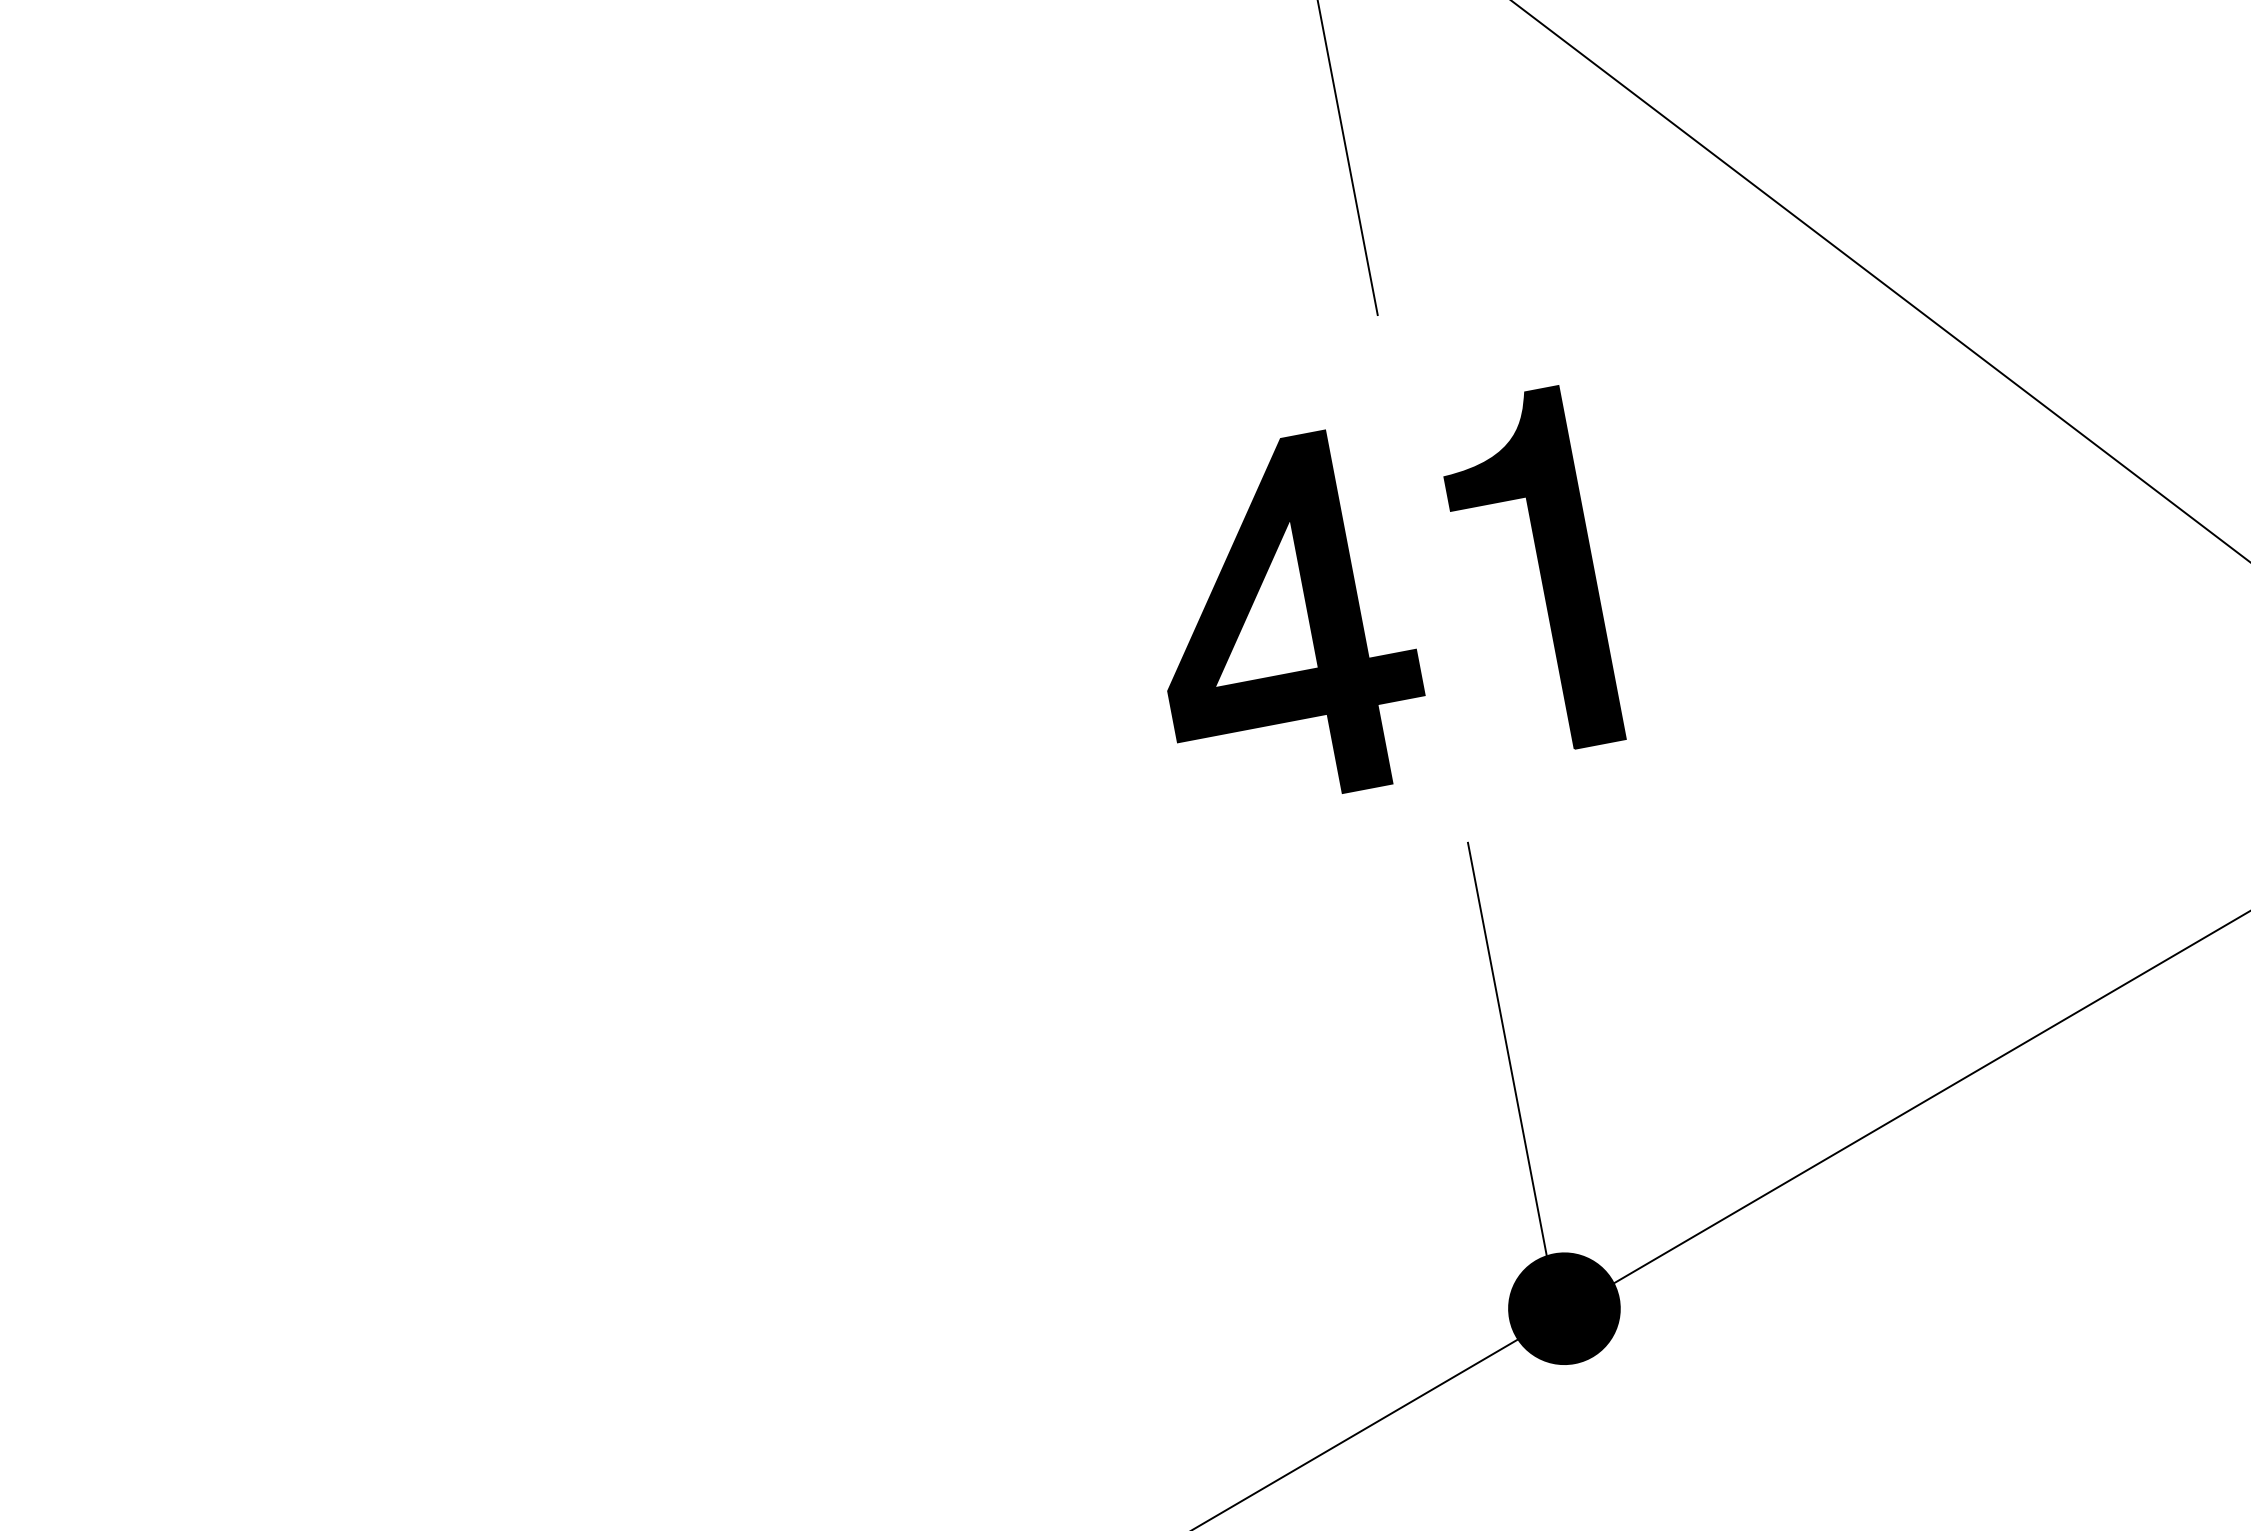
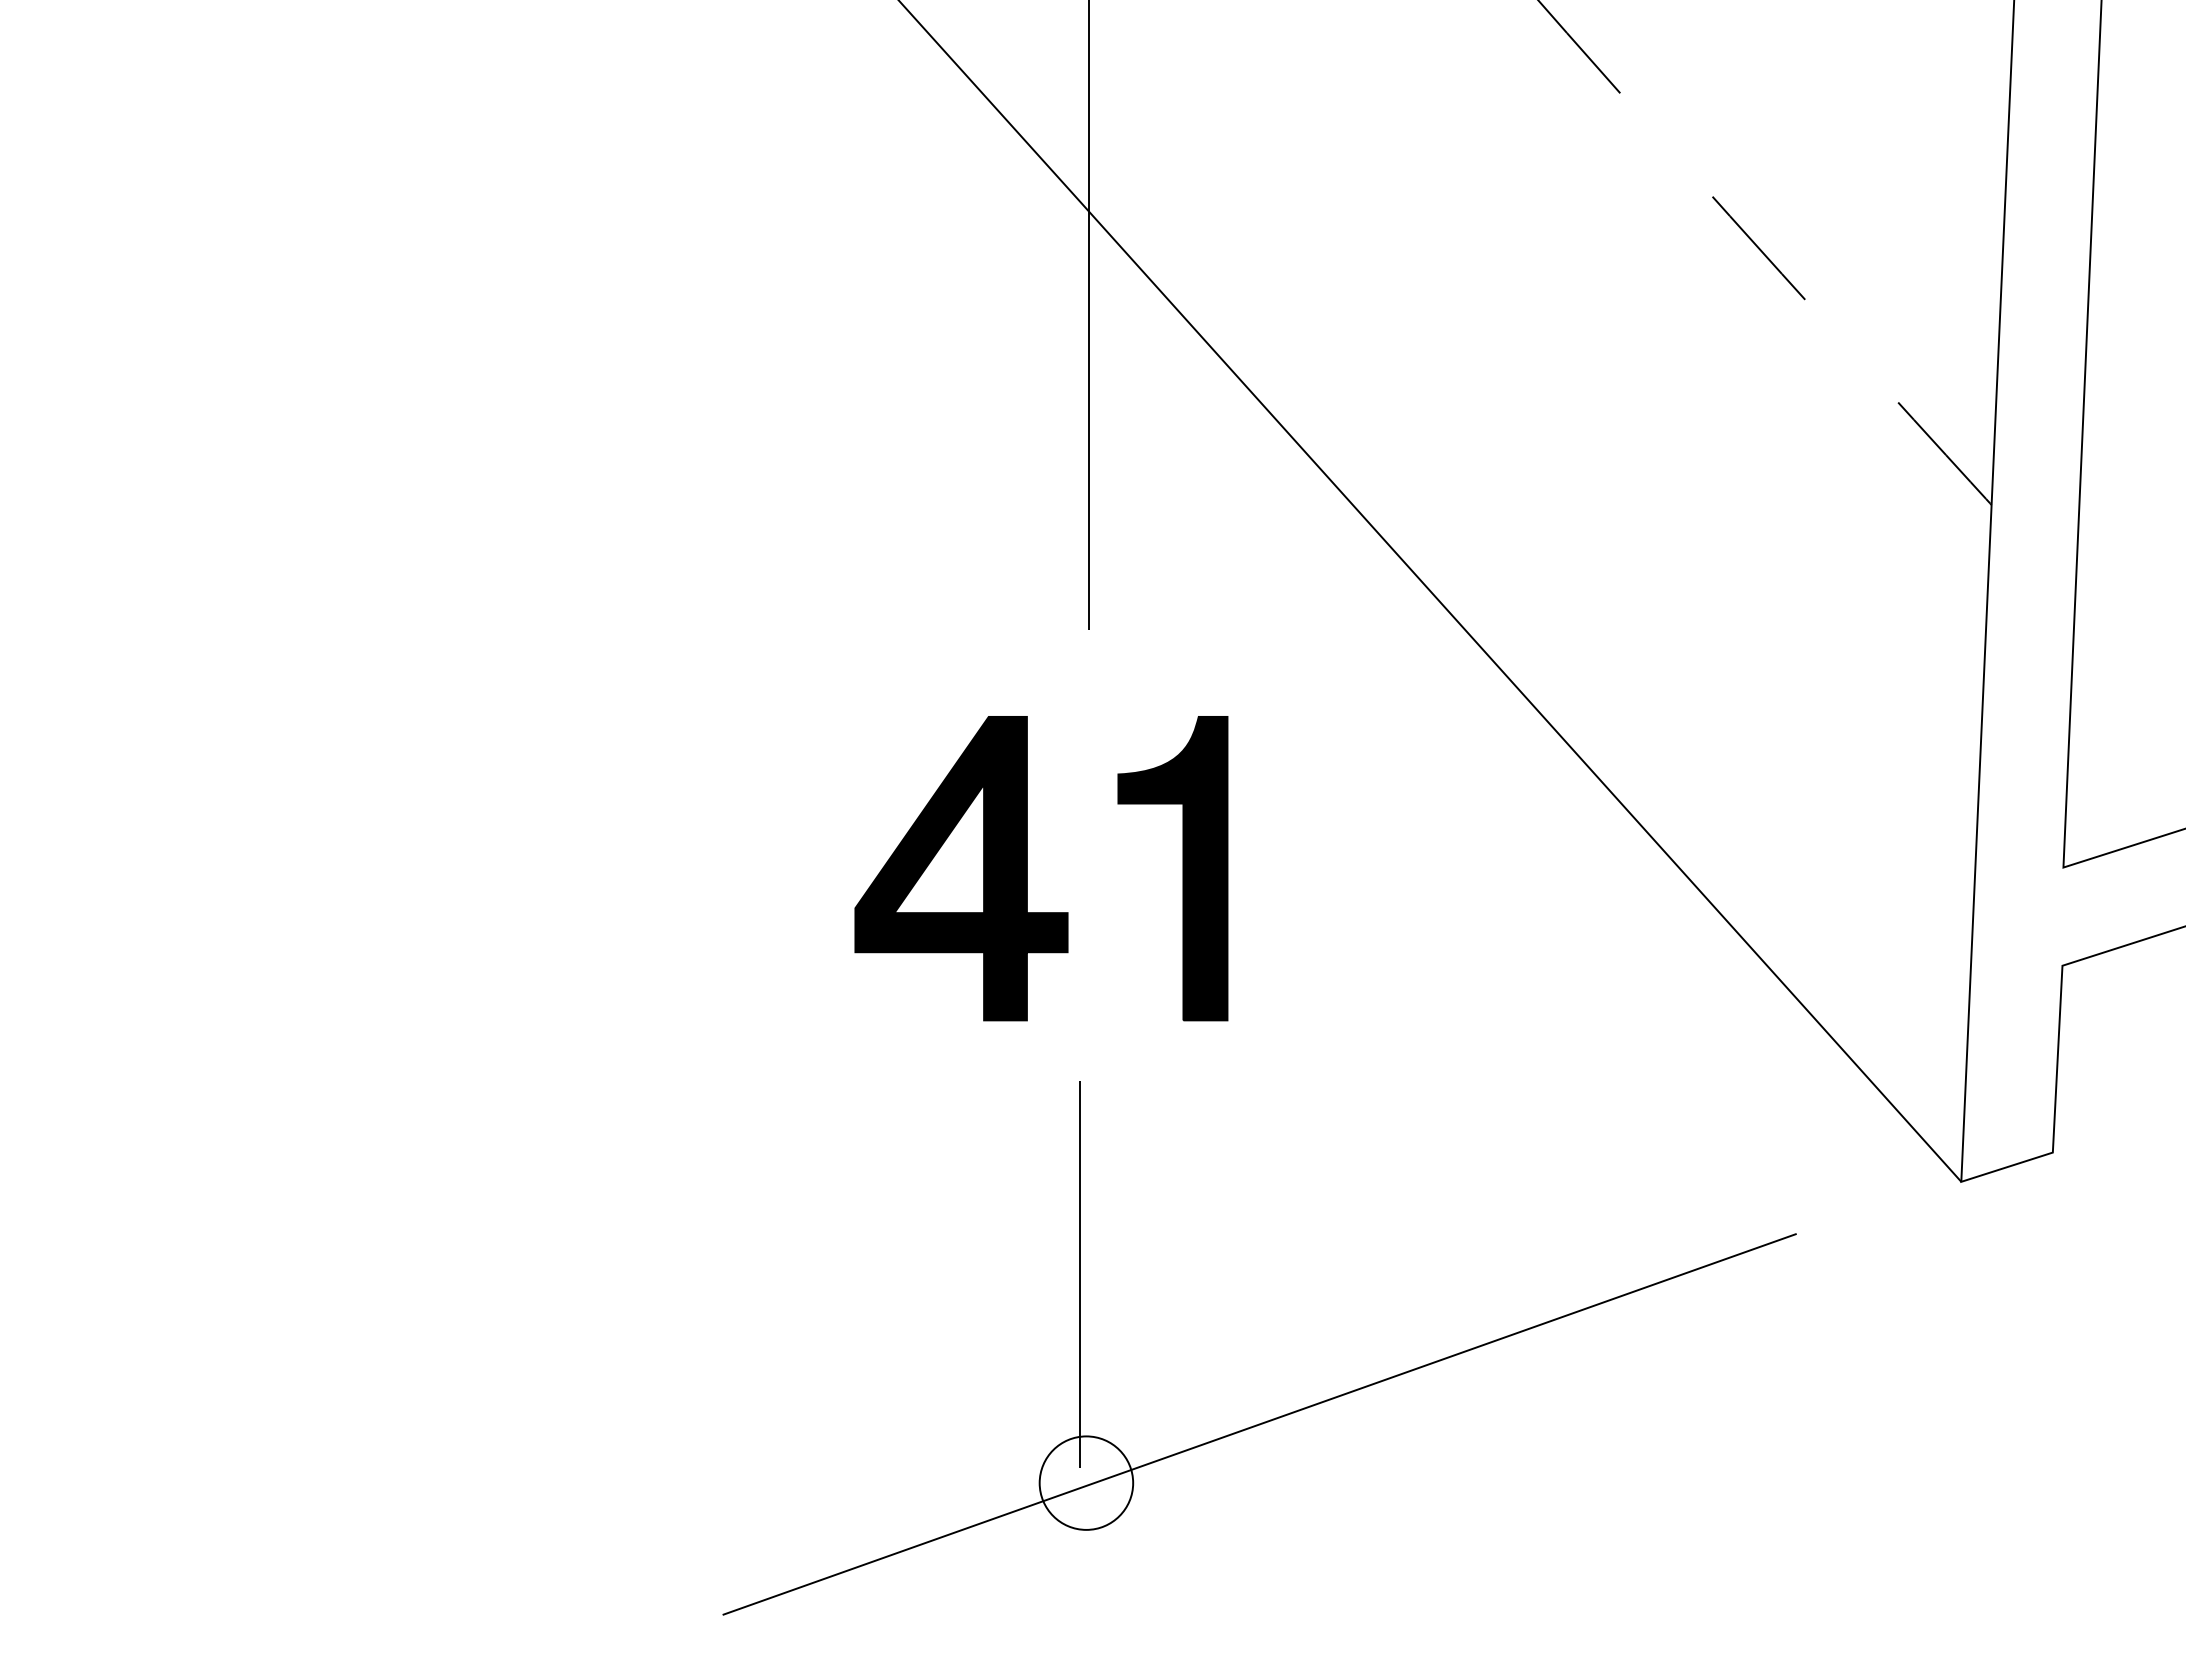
fill: (1564, 1307) -> (1086, 1482), removed

